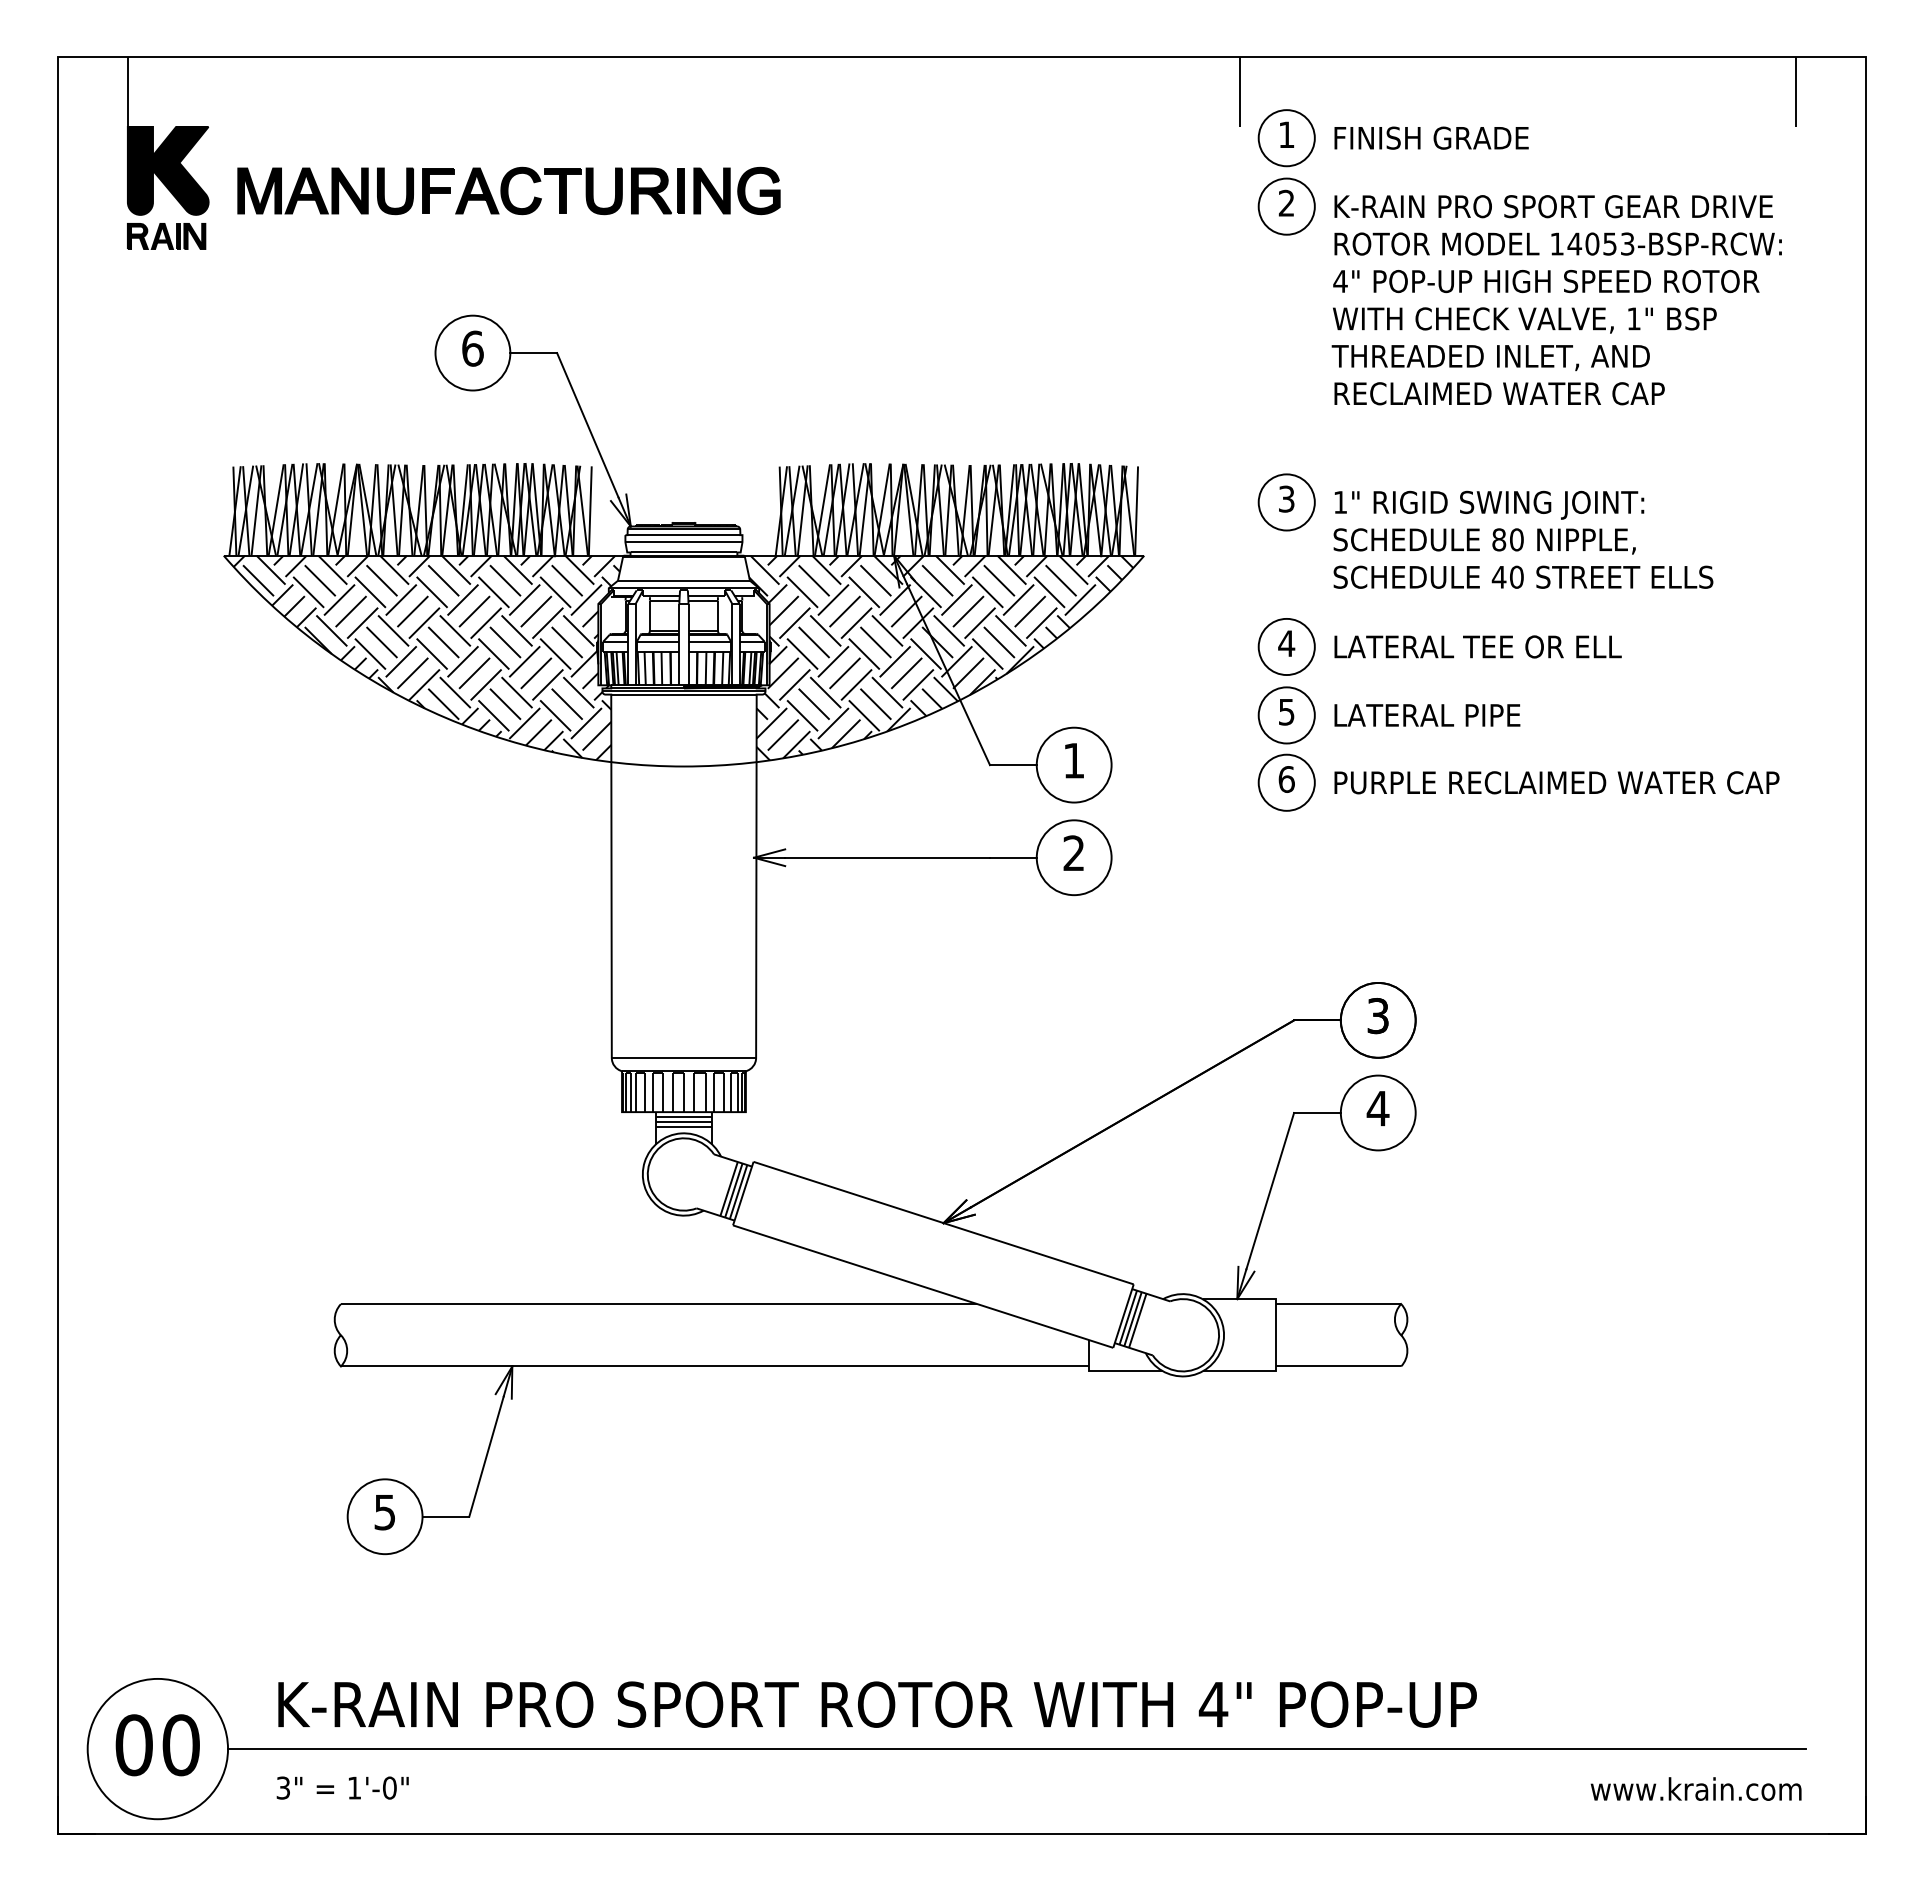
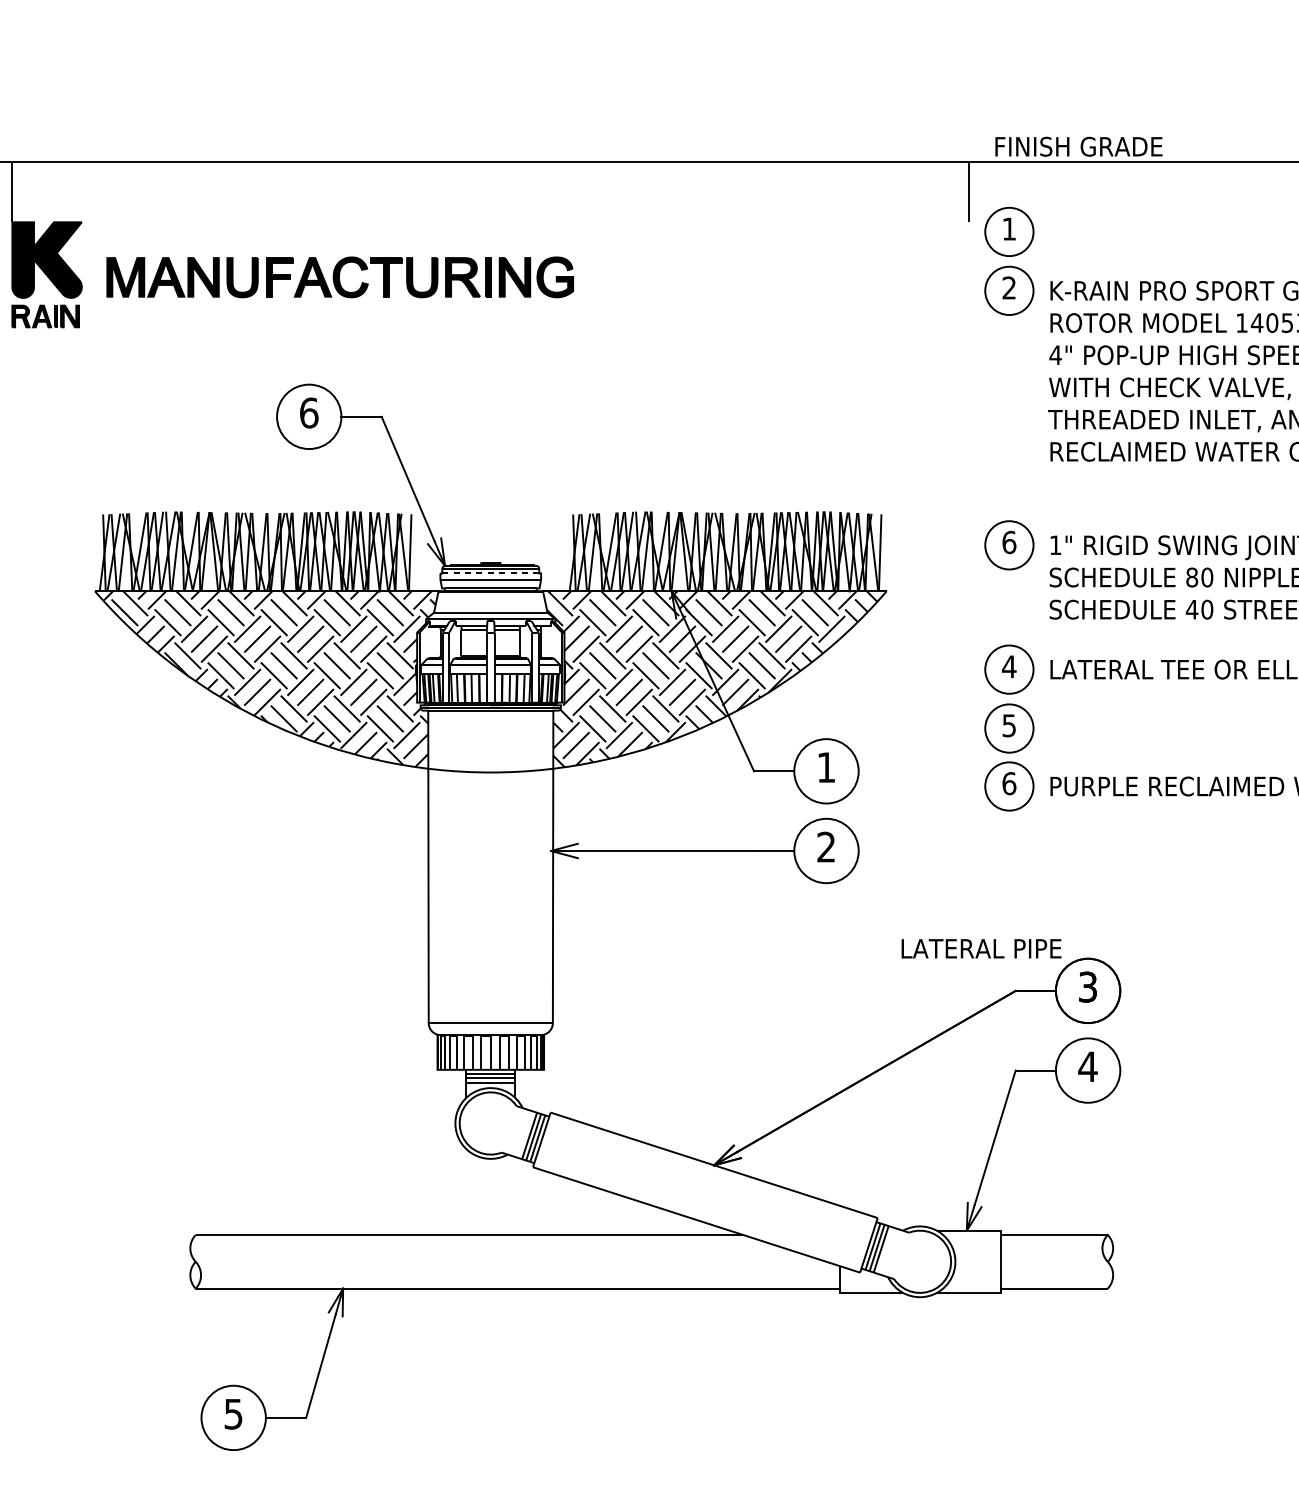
text: (1431, 137) -> (1078, 146), moved
text: (1286, 498) -> (1009, 541), 3 -> 6
line: (684, 535) -> (491, 573), solid -> dashed
text: (1427, 715) -> (981, 948), moved

